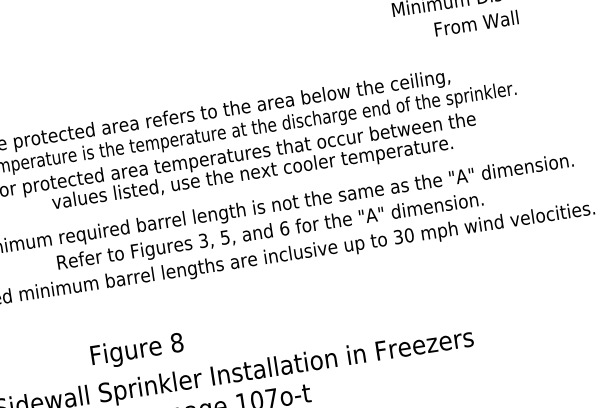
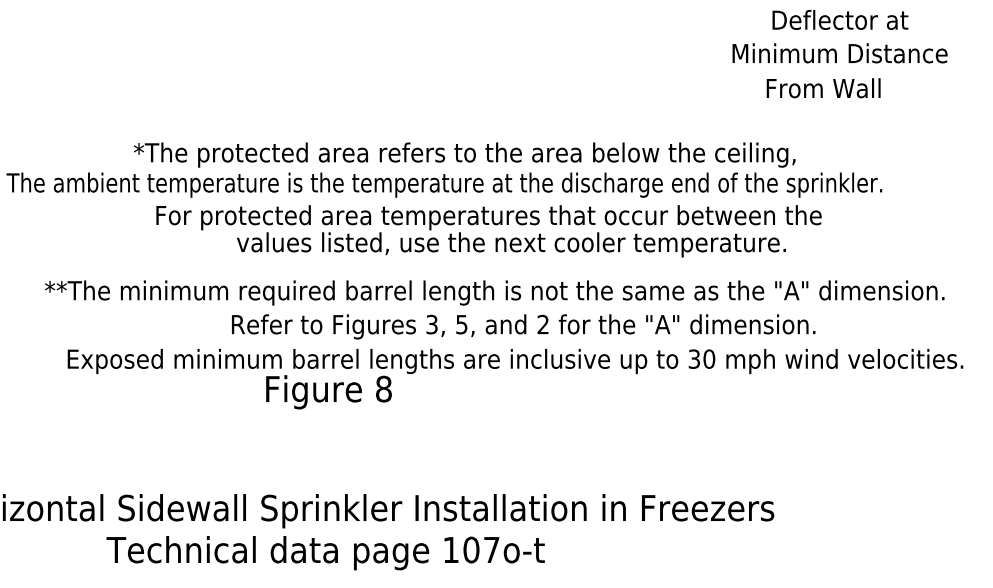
text: (476, 23) -> (823, 88), moved
text: (284, 228) -> (543, 324), 6 -> 2
text: (137, 351) -> (328, 392), moved

